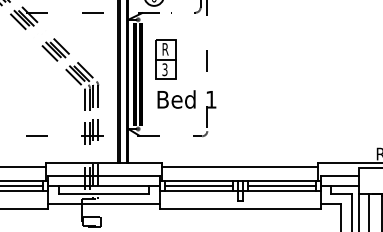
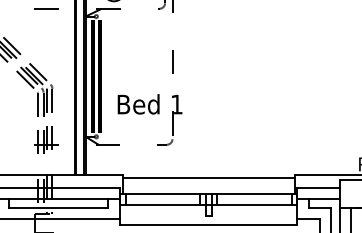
part: (165, 59) -> (126, 60), removed
line: (198, 185) -> (162, 198), removed
line: (281, 185) -> (254, 198), removed

